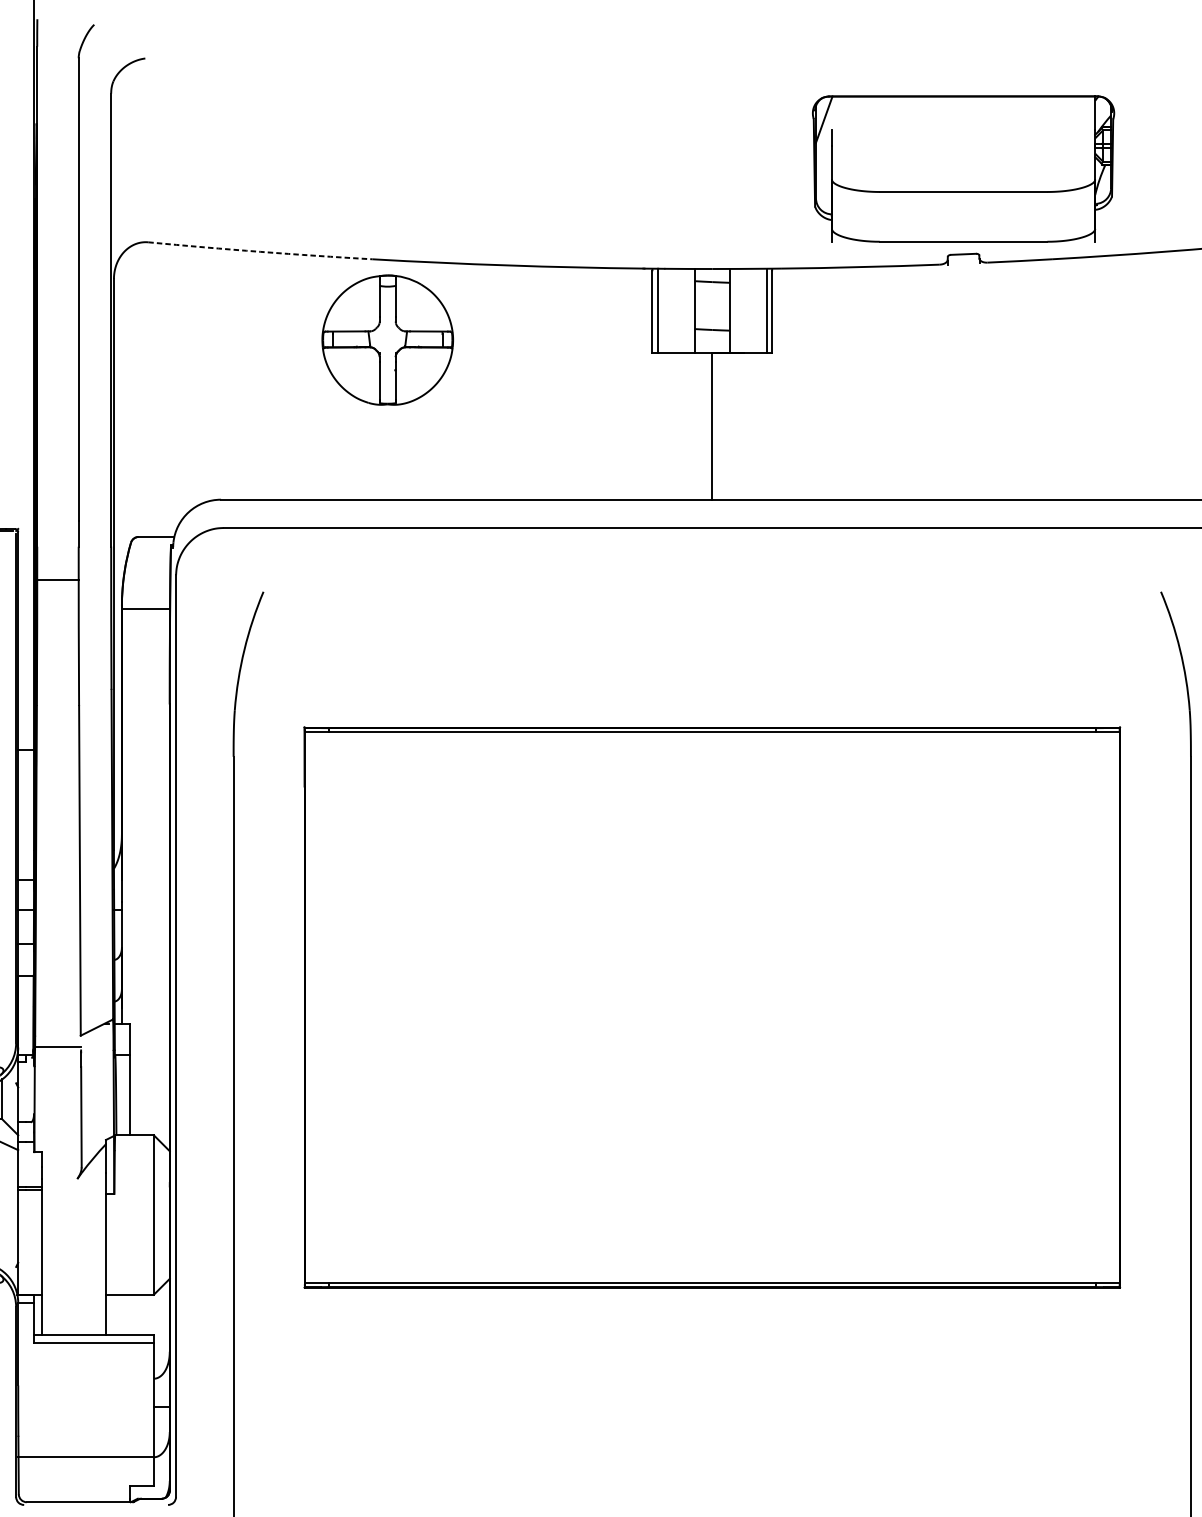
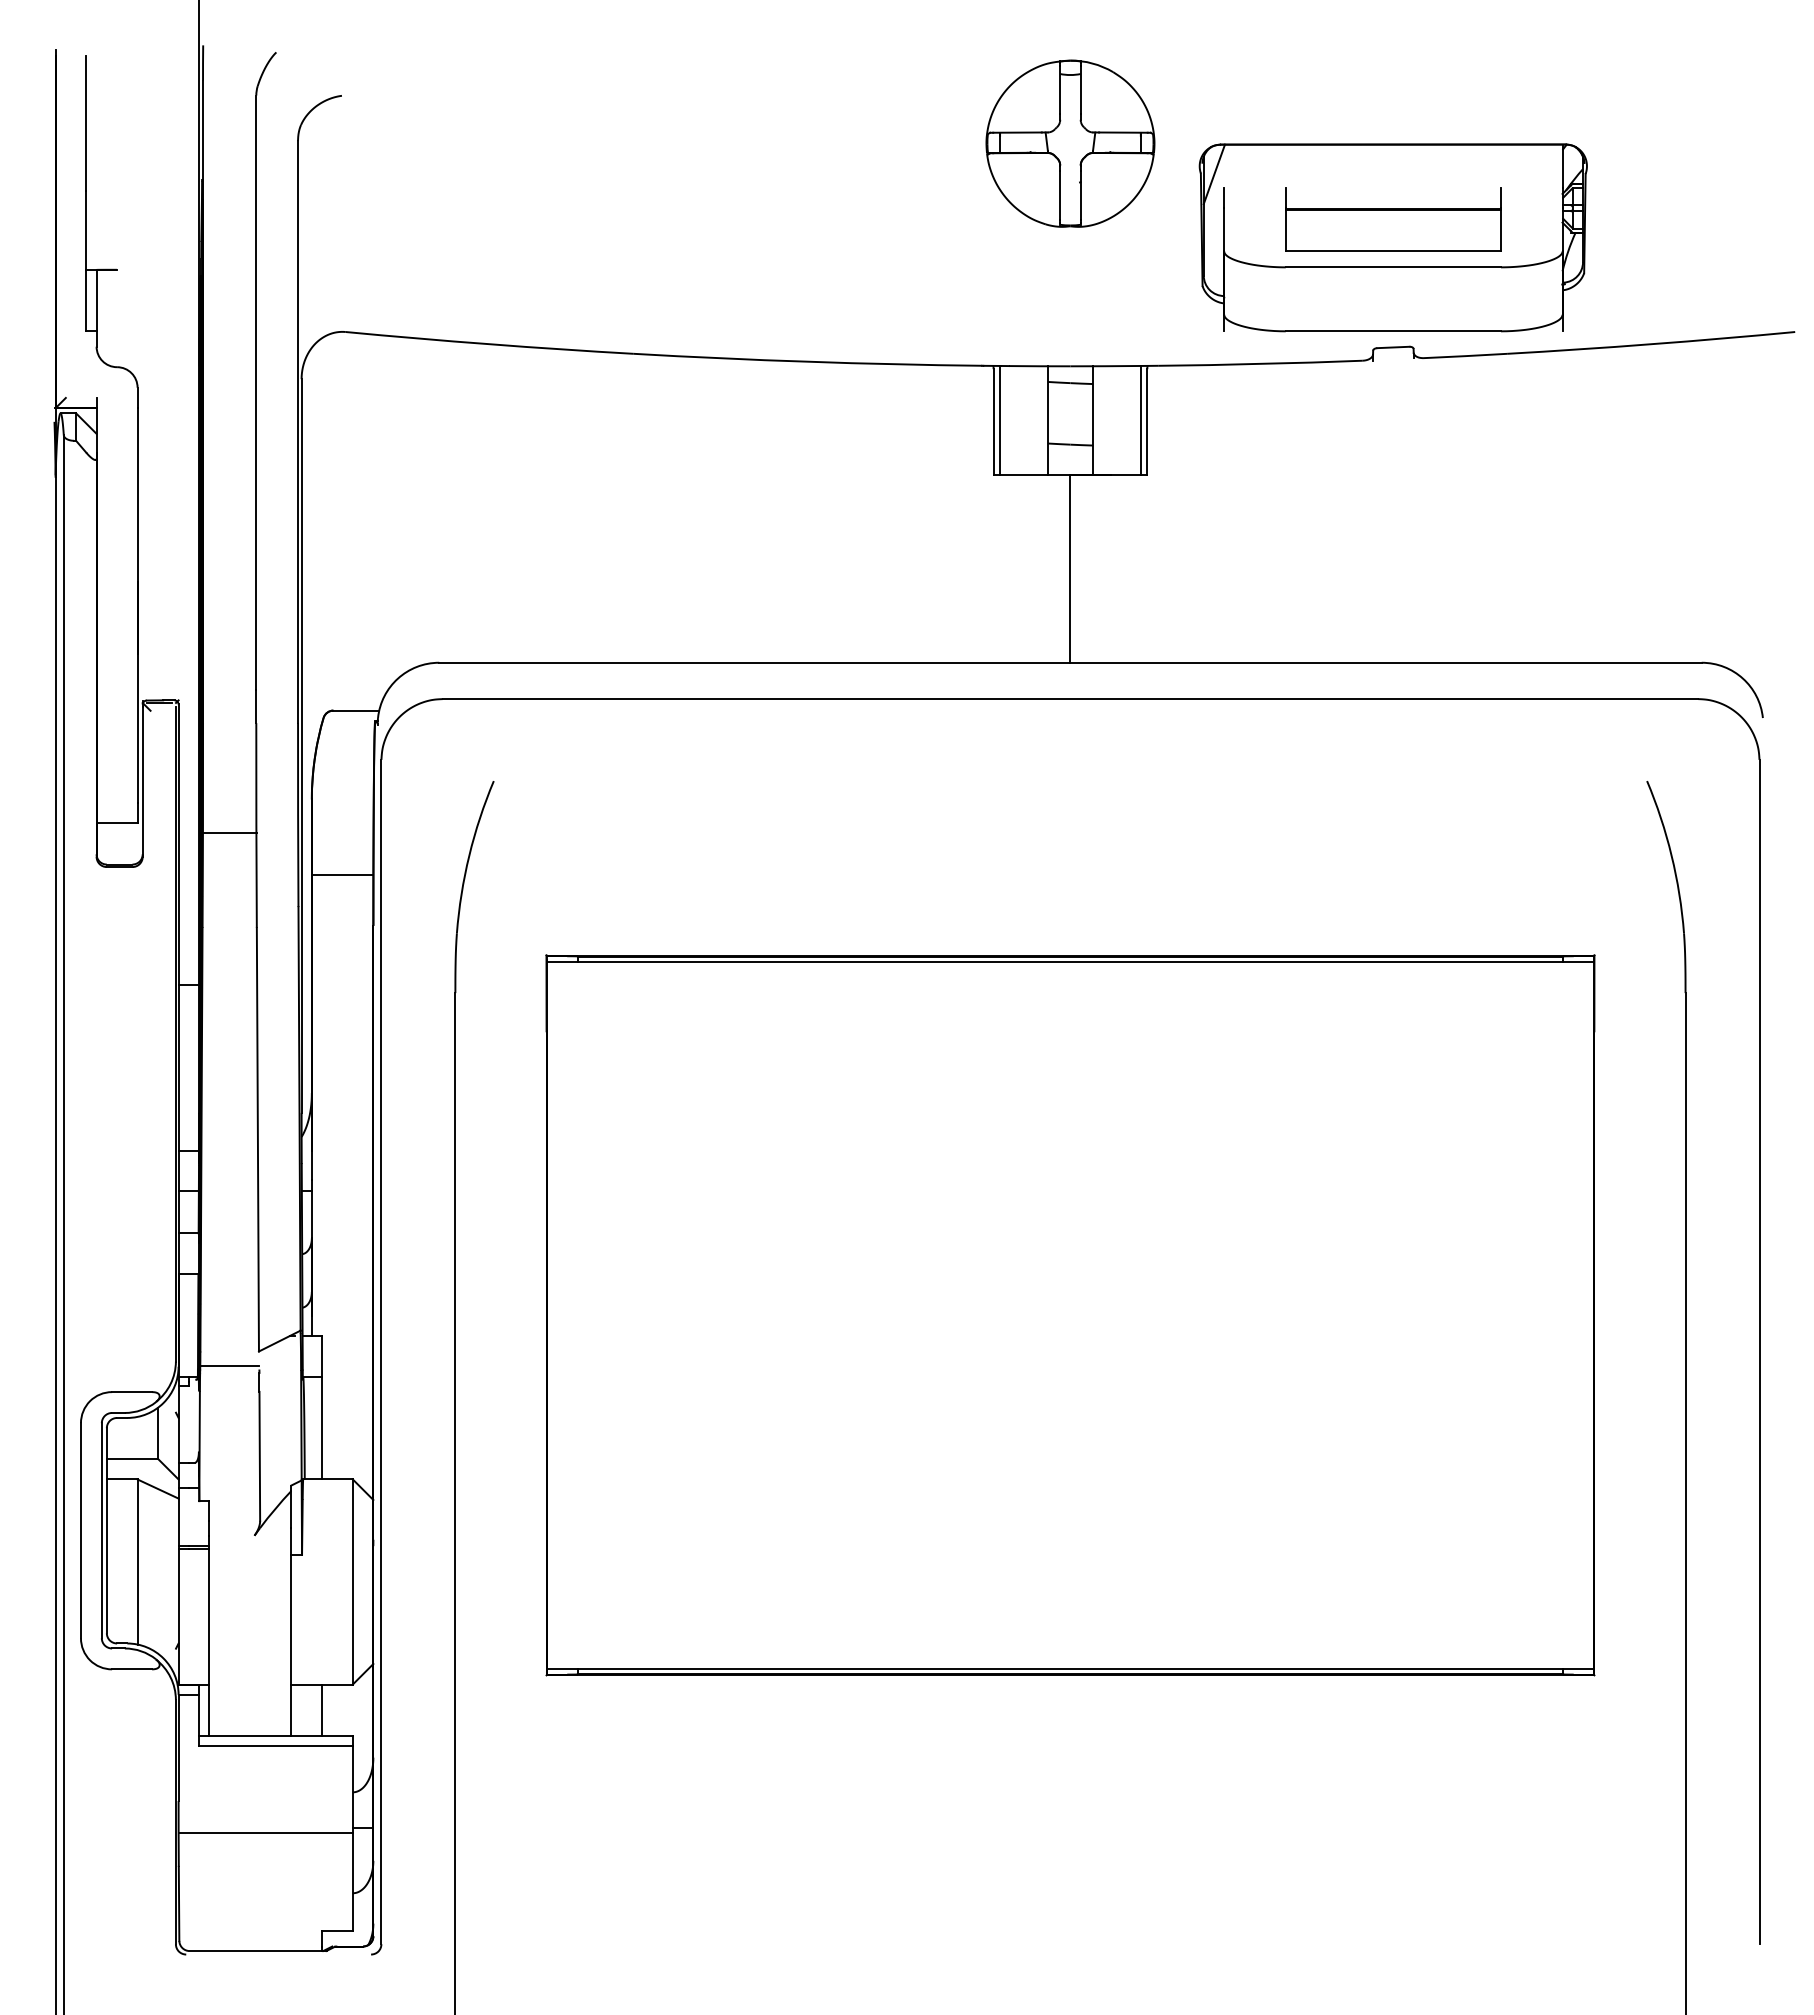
part: (963, 154) -> (1393, 219), added
arc: (260, 252) -> (489, 344), dashed -> solid
part: (387, 339) -> (1070, 143), moved
line: (57, 580) -> (229, 833), moved
line: (145, 609) -> (342, 874), moved
line: (130, 1314) -> (322, 1709), added
line: (85, 1457) -> (265, 1833), moved

